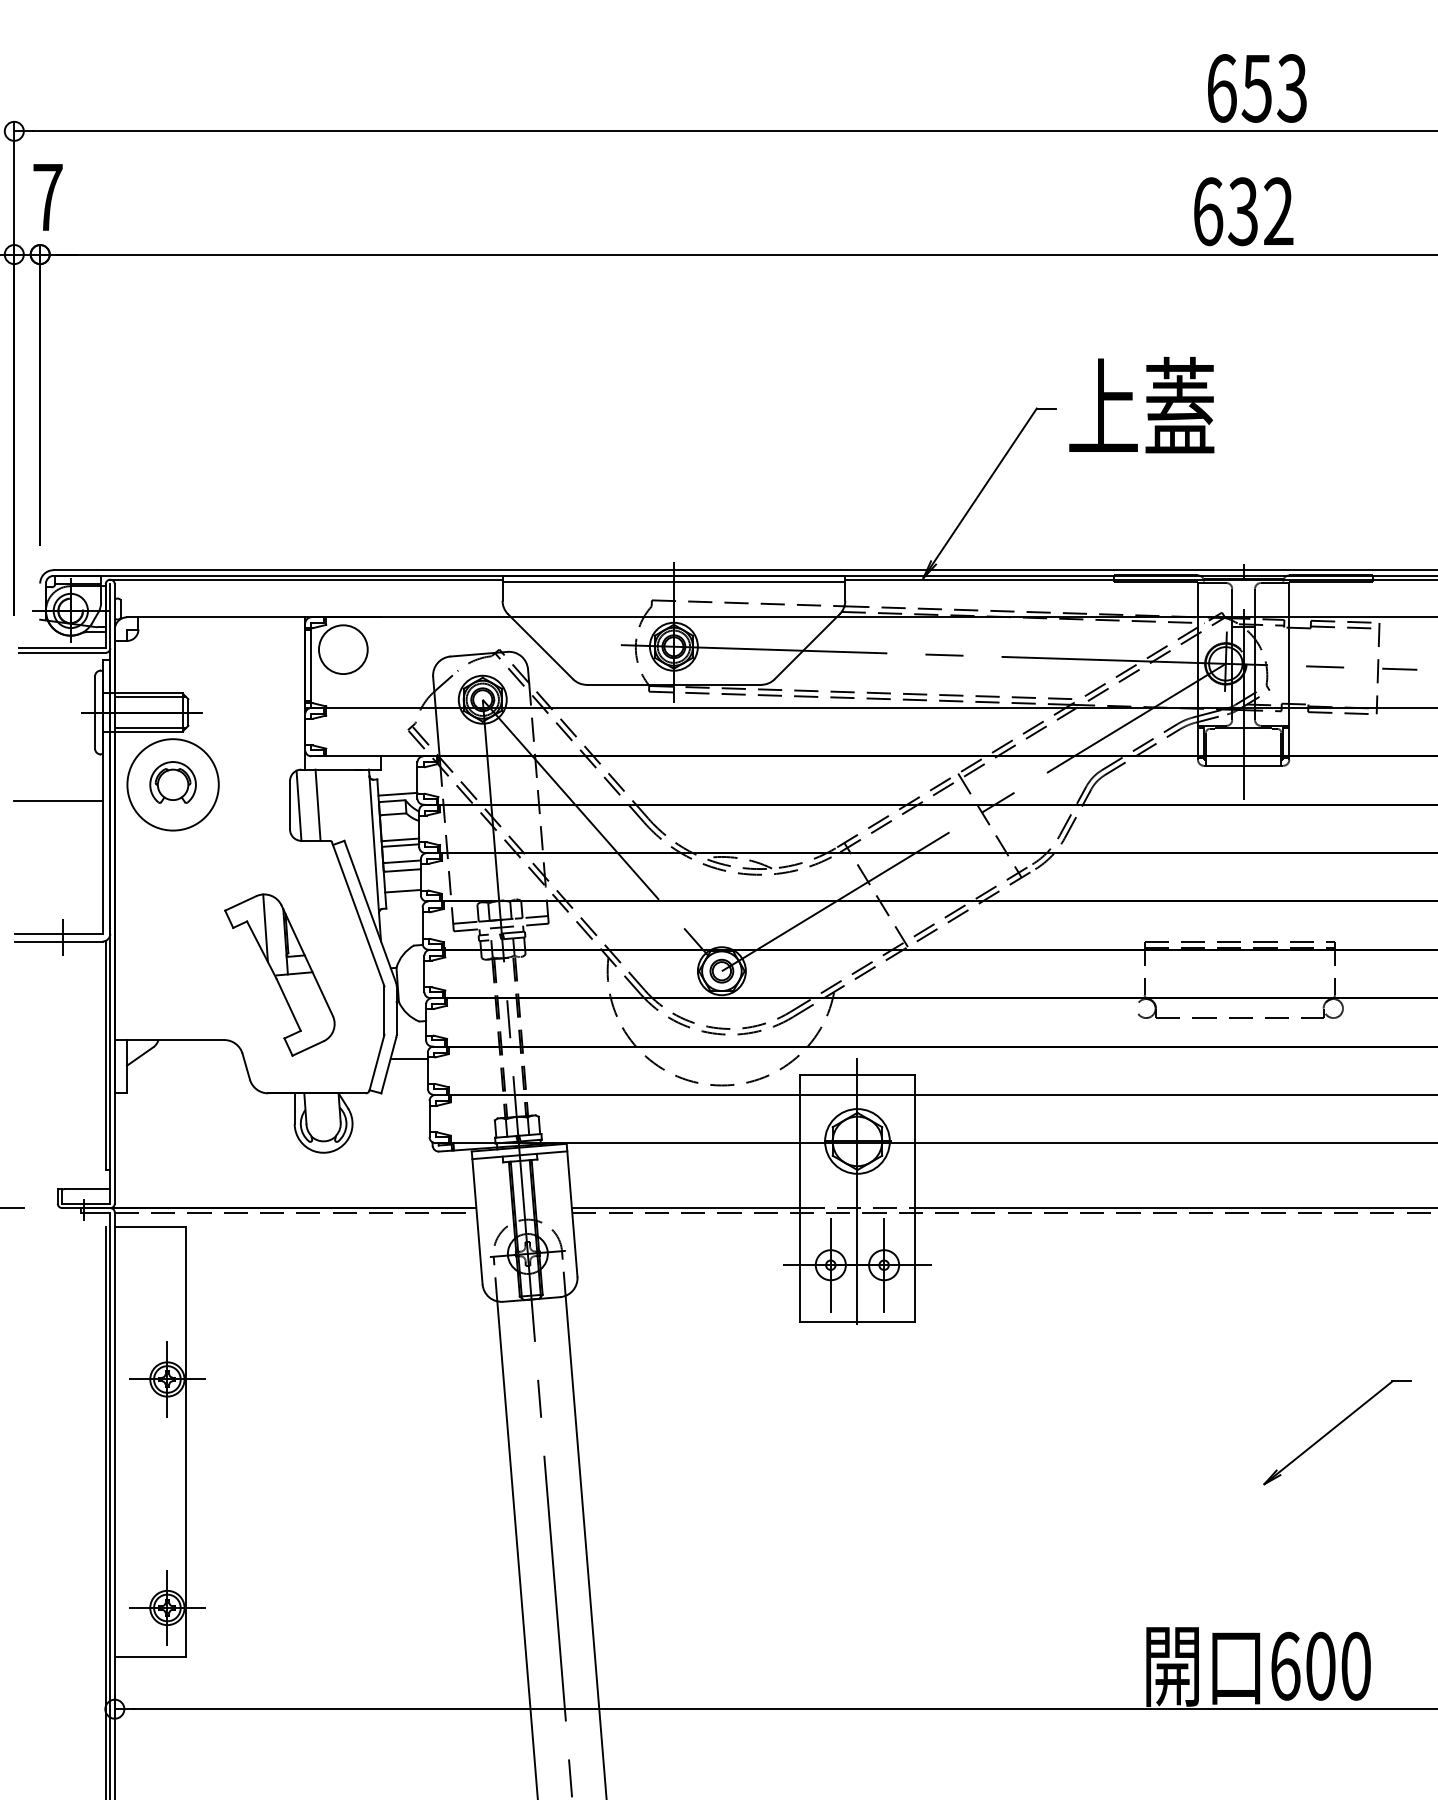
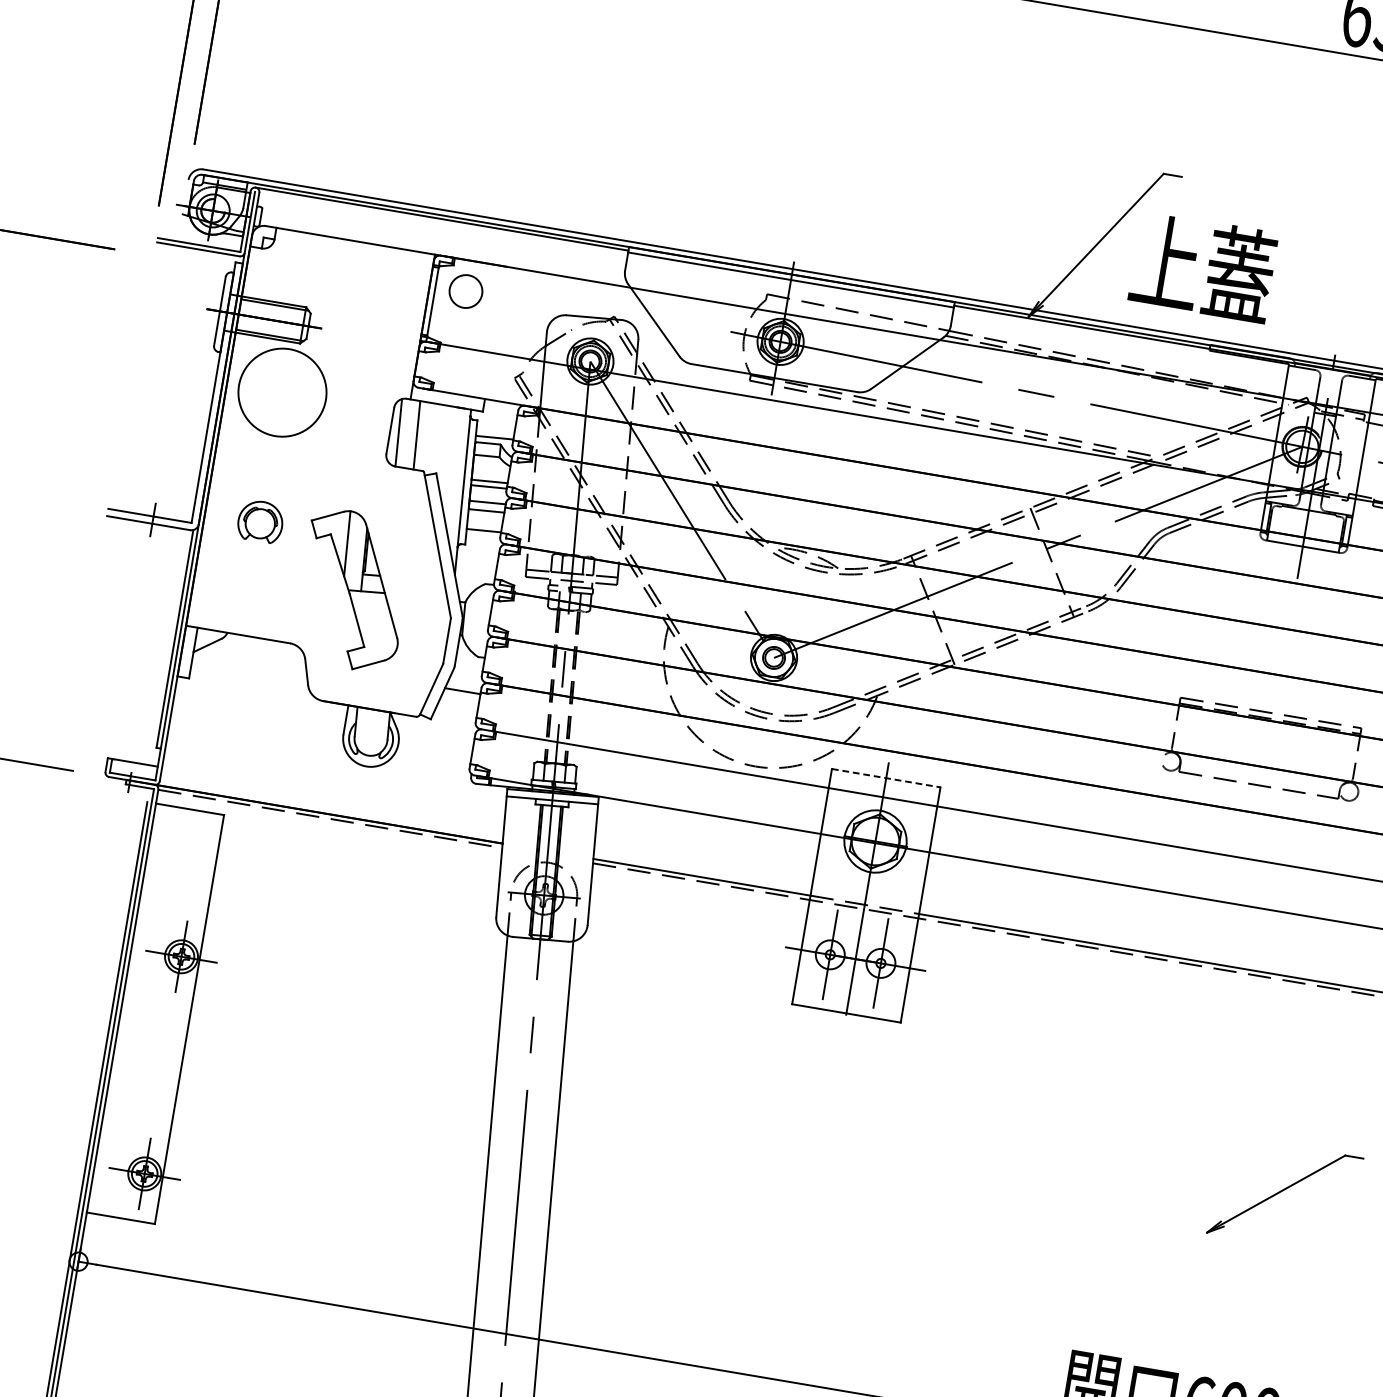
text: (1141, 405) -> (1203, 267), moved
circle: (342, 649) -> (465, 291), size x0.7
part: (172, 782) -> (260, 521), moved
line: (58, 800) -> (171, 389), removed
line: (857, 1074) -> (886, 777), solid -> dashed

